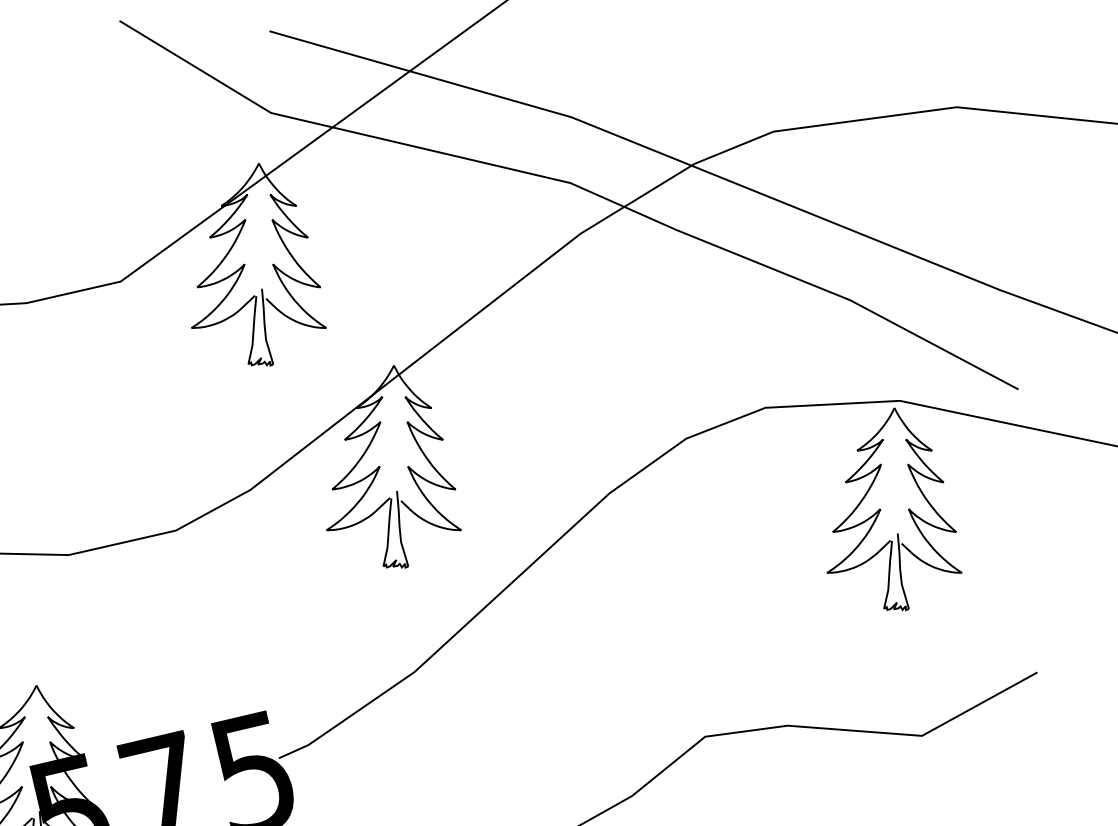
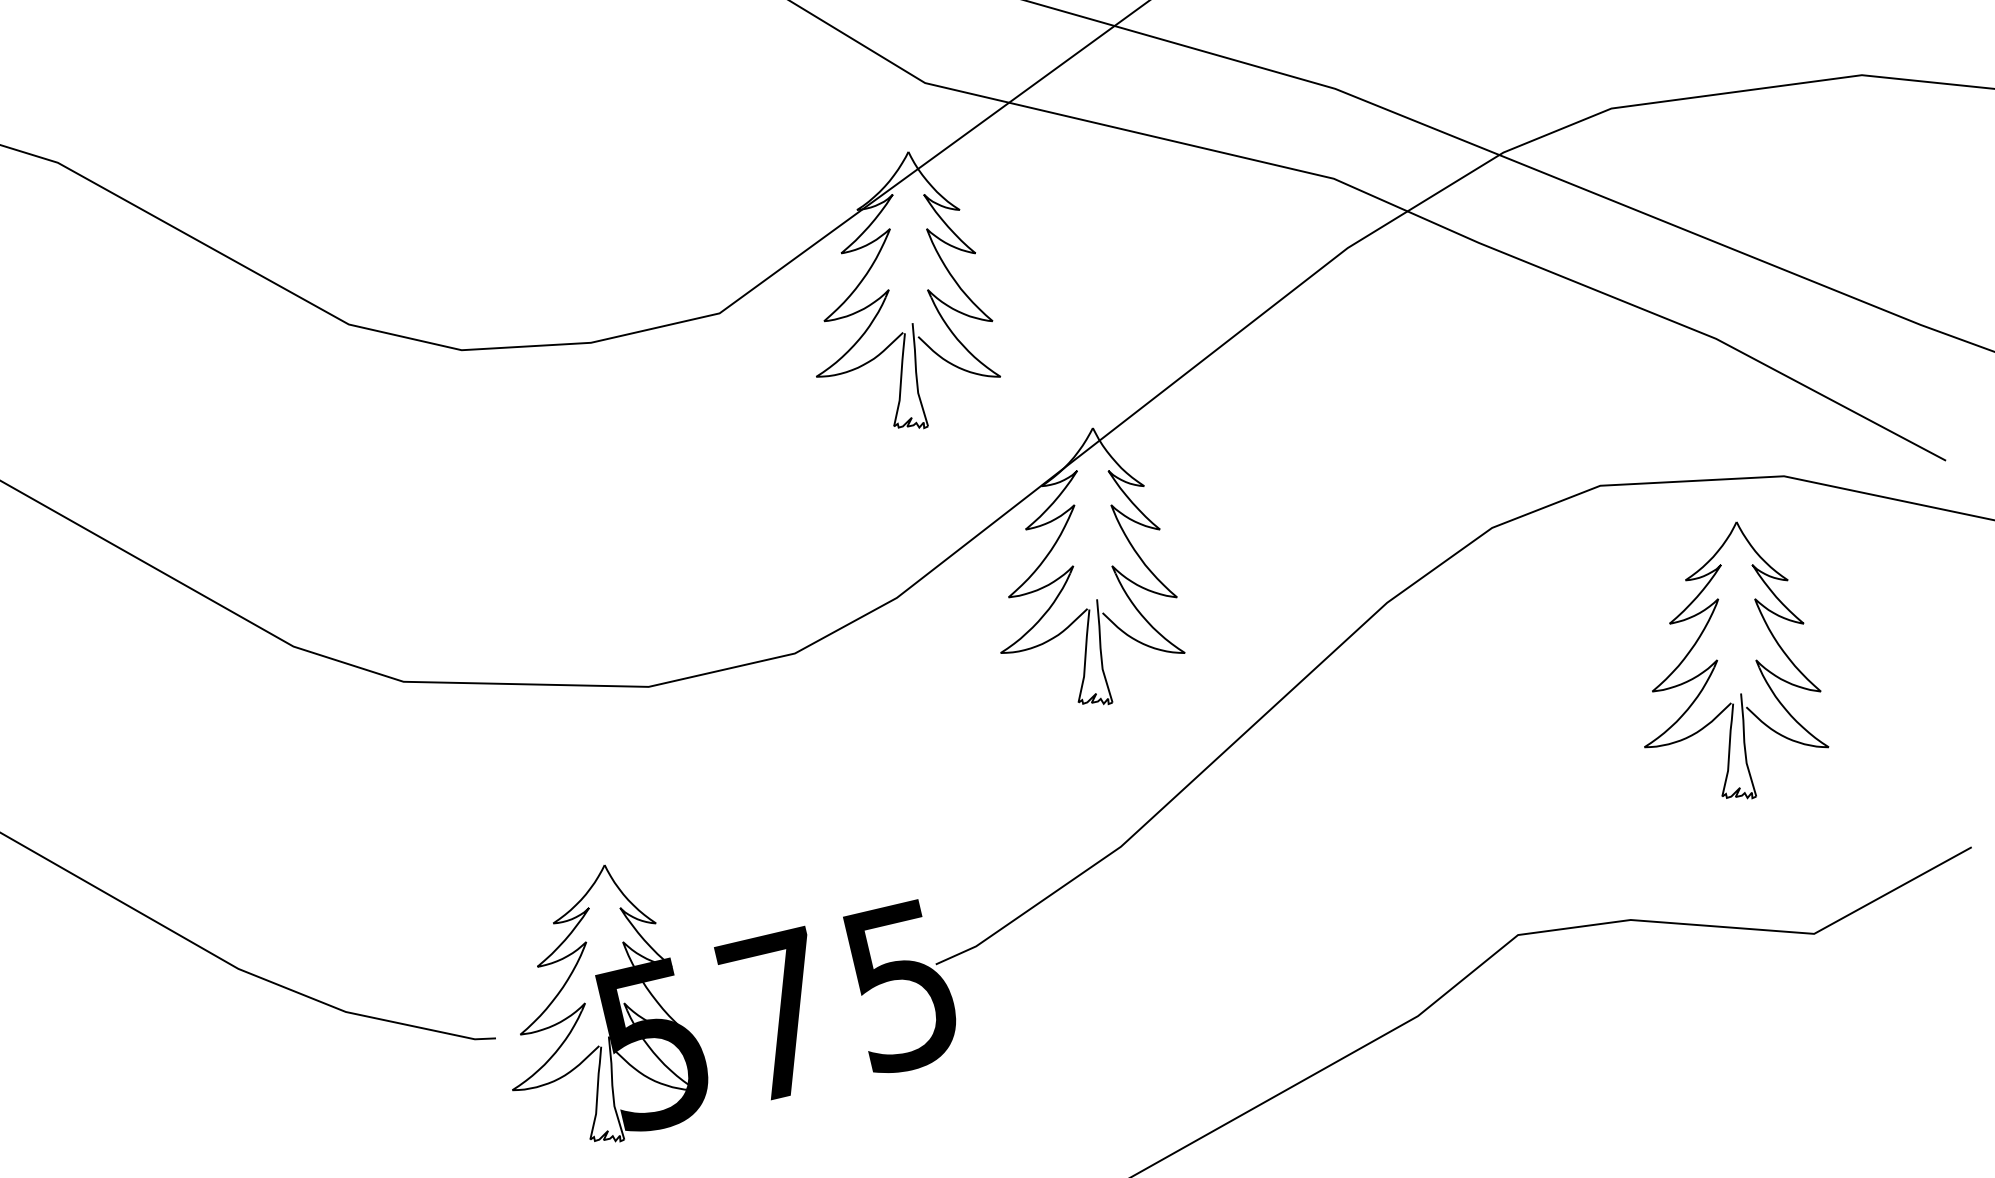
part: (881, 509) -> (1718, 660), moved

